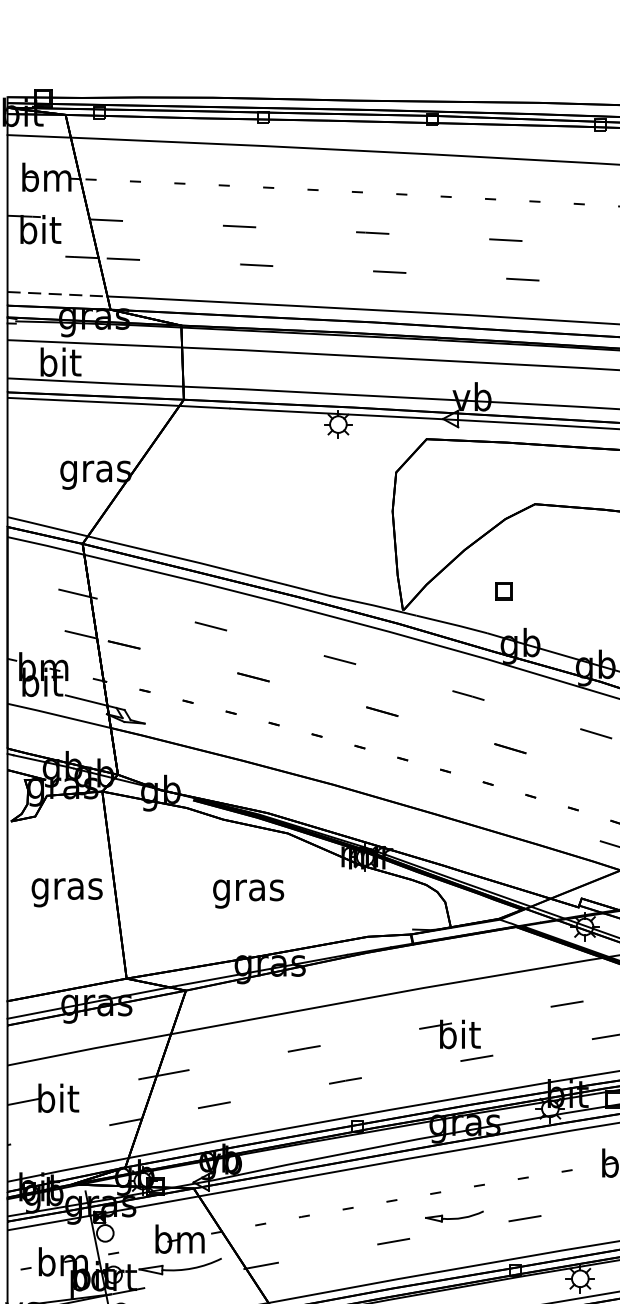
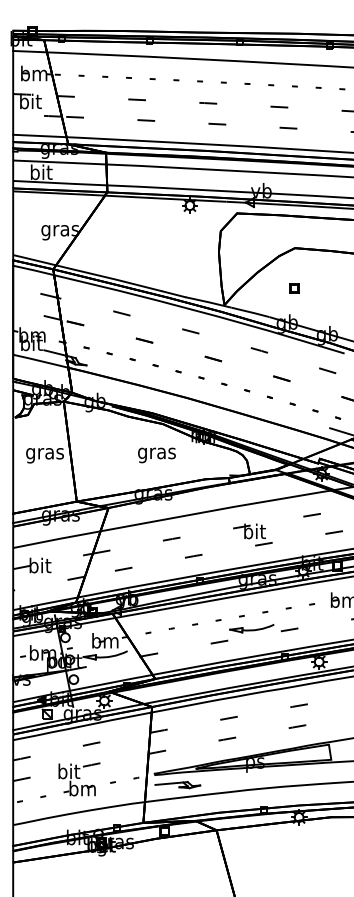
line: (56, 295) -> (39, 136), dashed -> solid
part: (504, 590) -> (294, 288), moved
text: (247, 894) -> (156, 455), moved
part: (453, 1216) -> (251, 628), size x1.43

